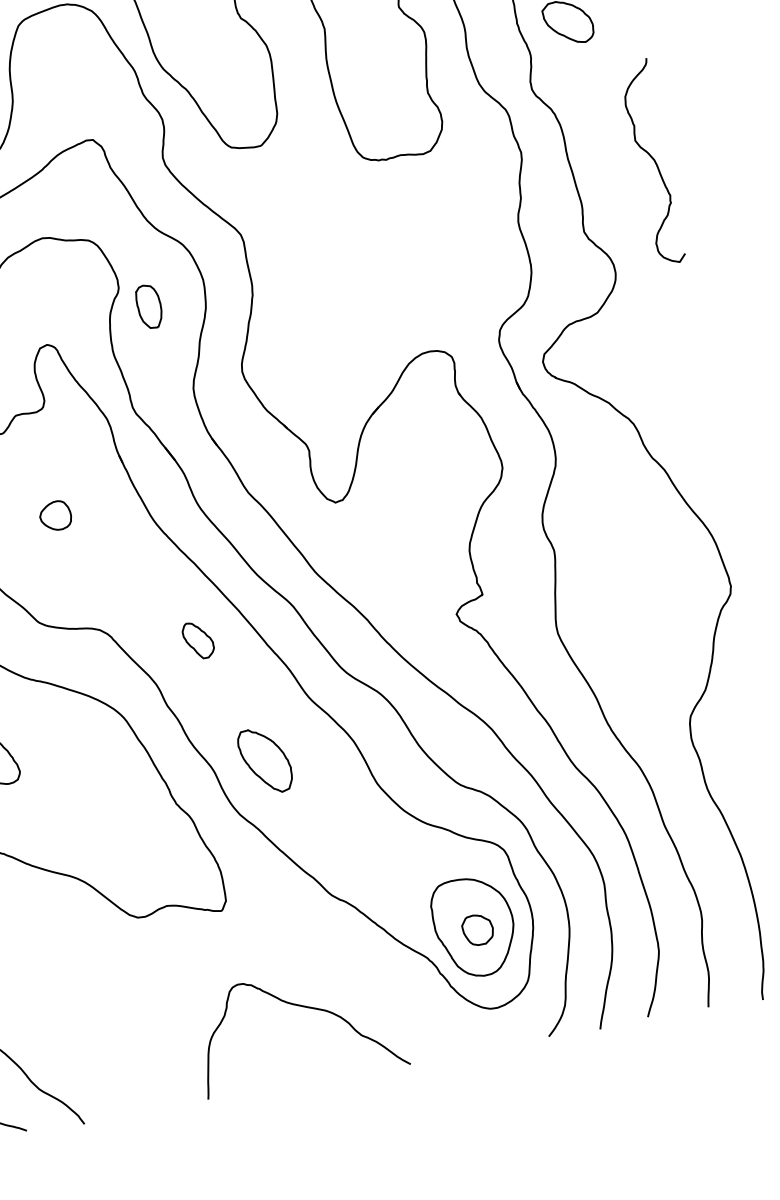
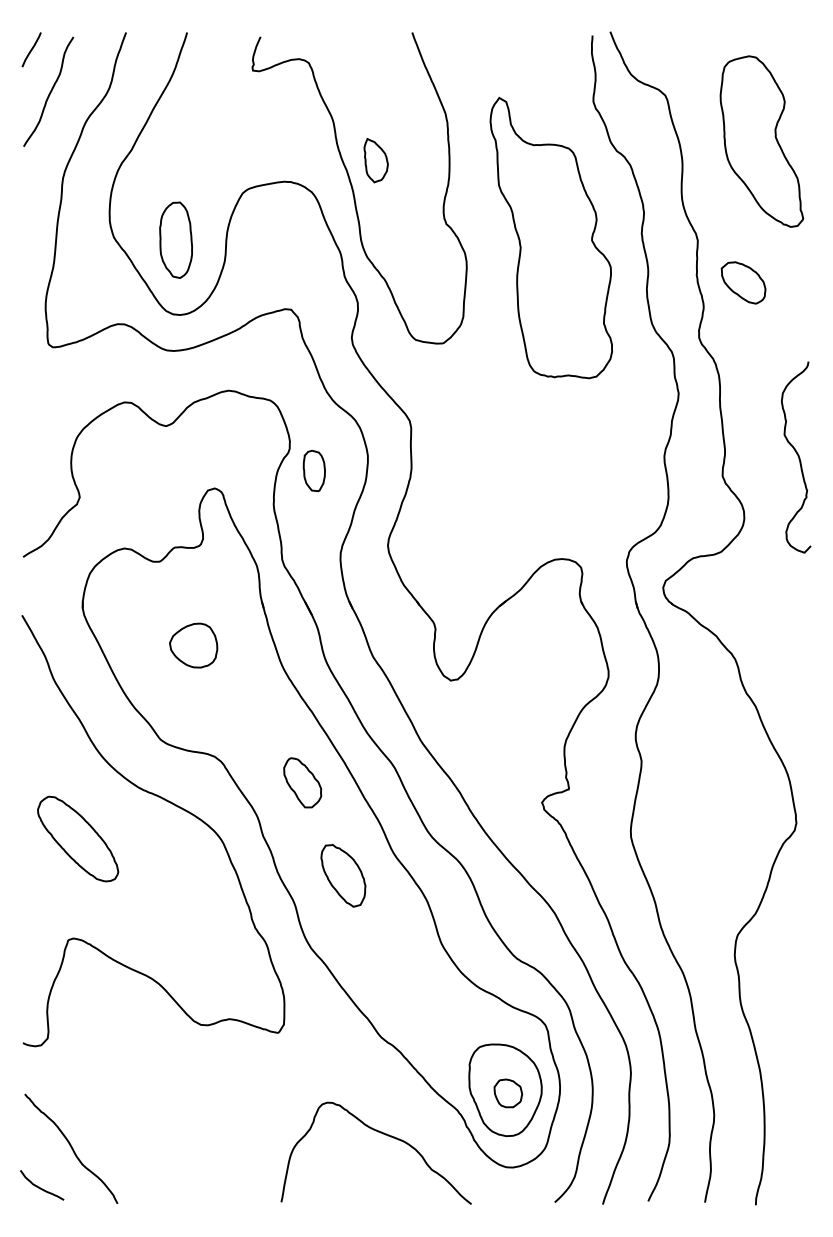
curve: (653, 161) -> (797, 456), moved
part: (55, 515) -> (193, 645), size x1.67
part: (198, 640) -> (302, 782), size x1.43
part: (265, 760) -> (343, 875), moved
curve: (300, 1006) -> (380, 1133), moved

